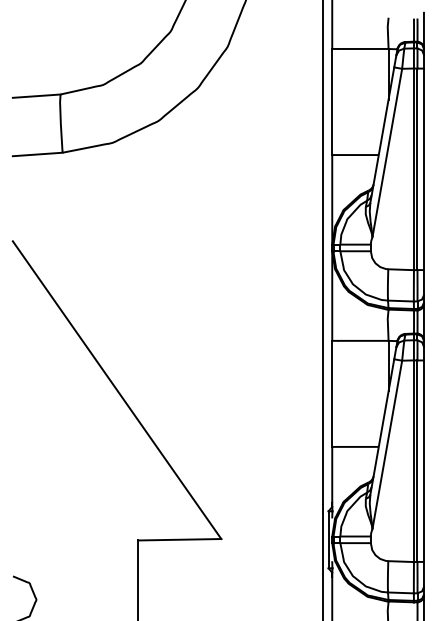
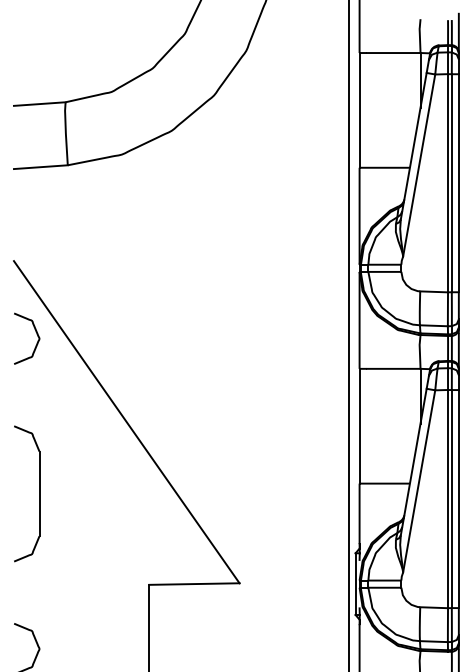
curve: (33, 317) -> (36, 343), added
part: (35, 456) -> (38, 493), added

